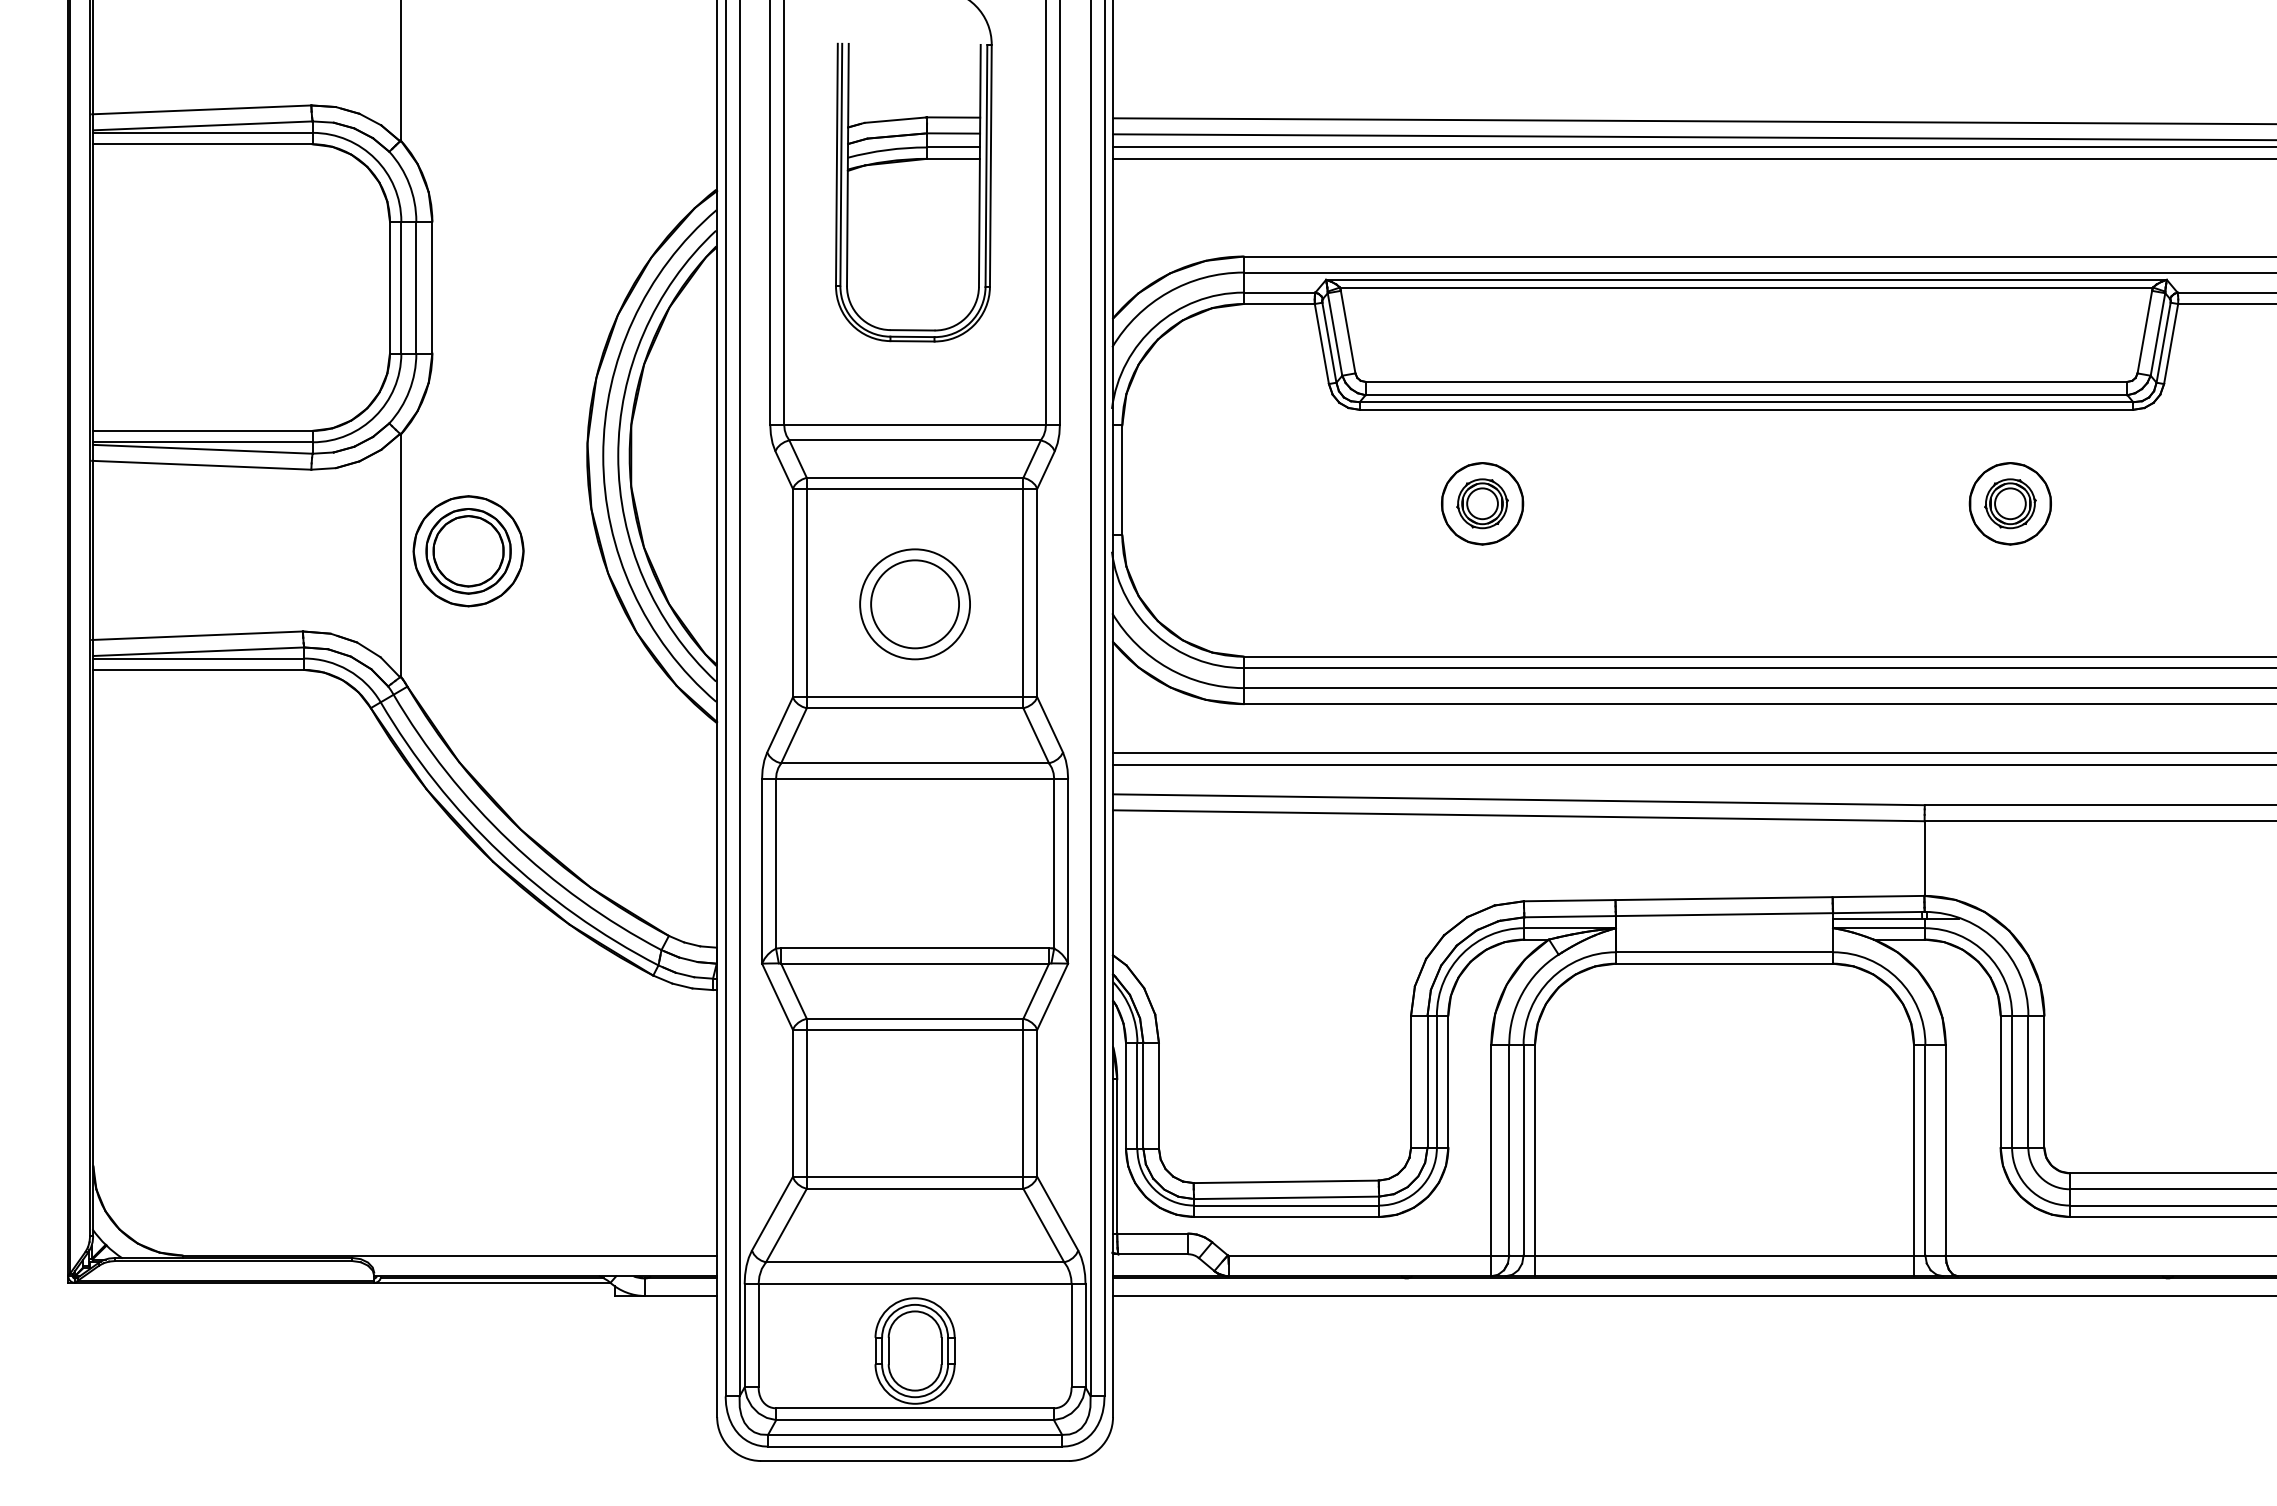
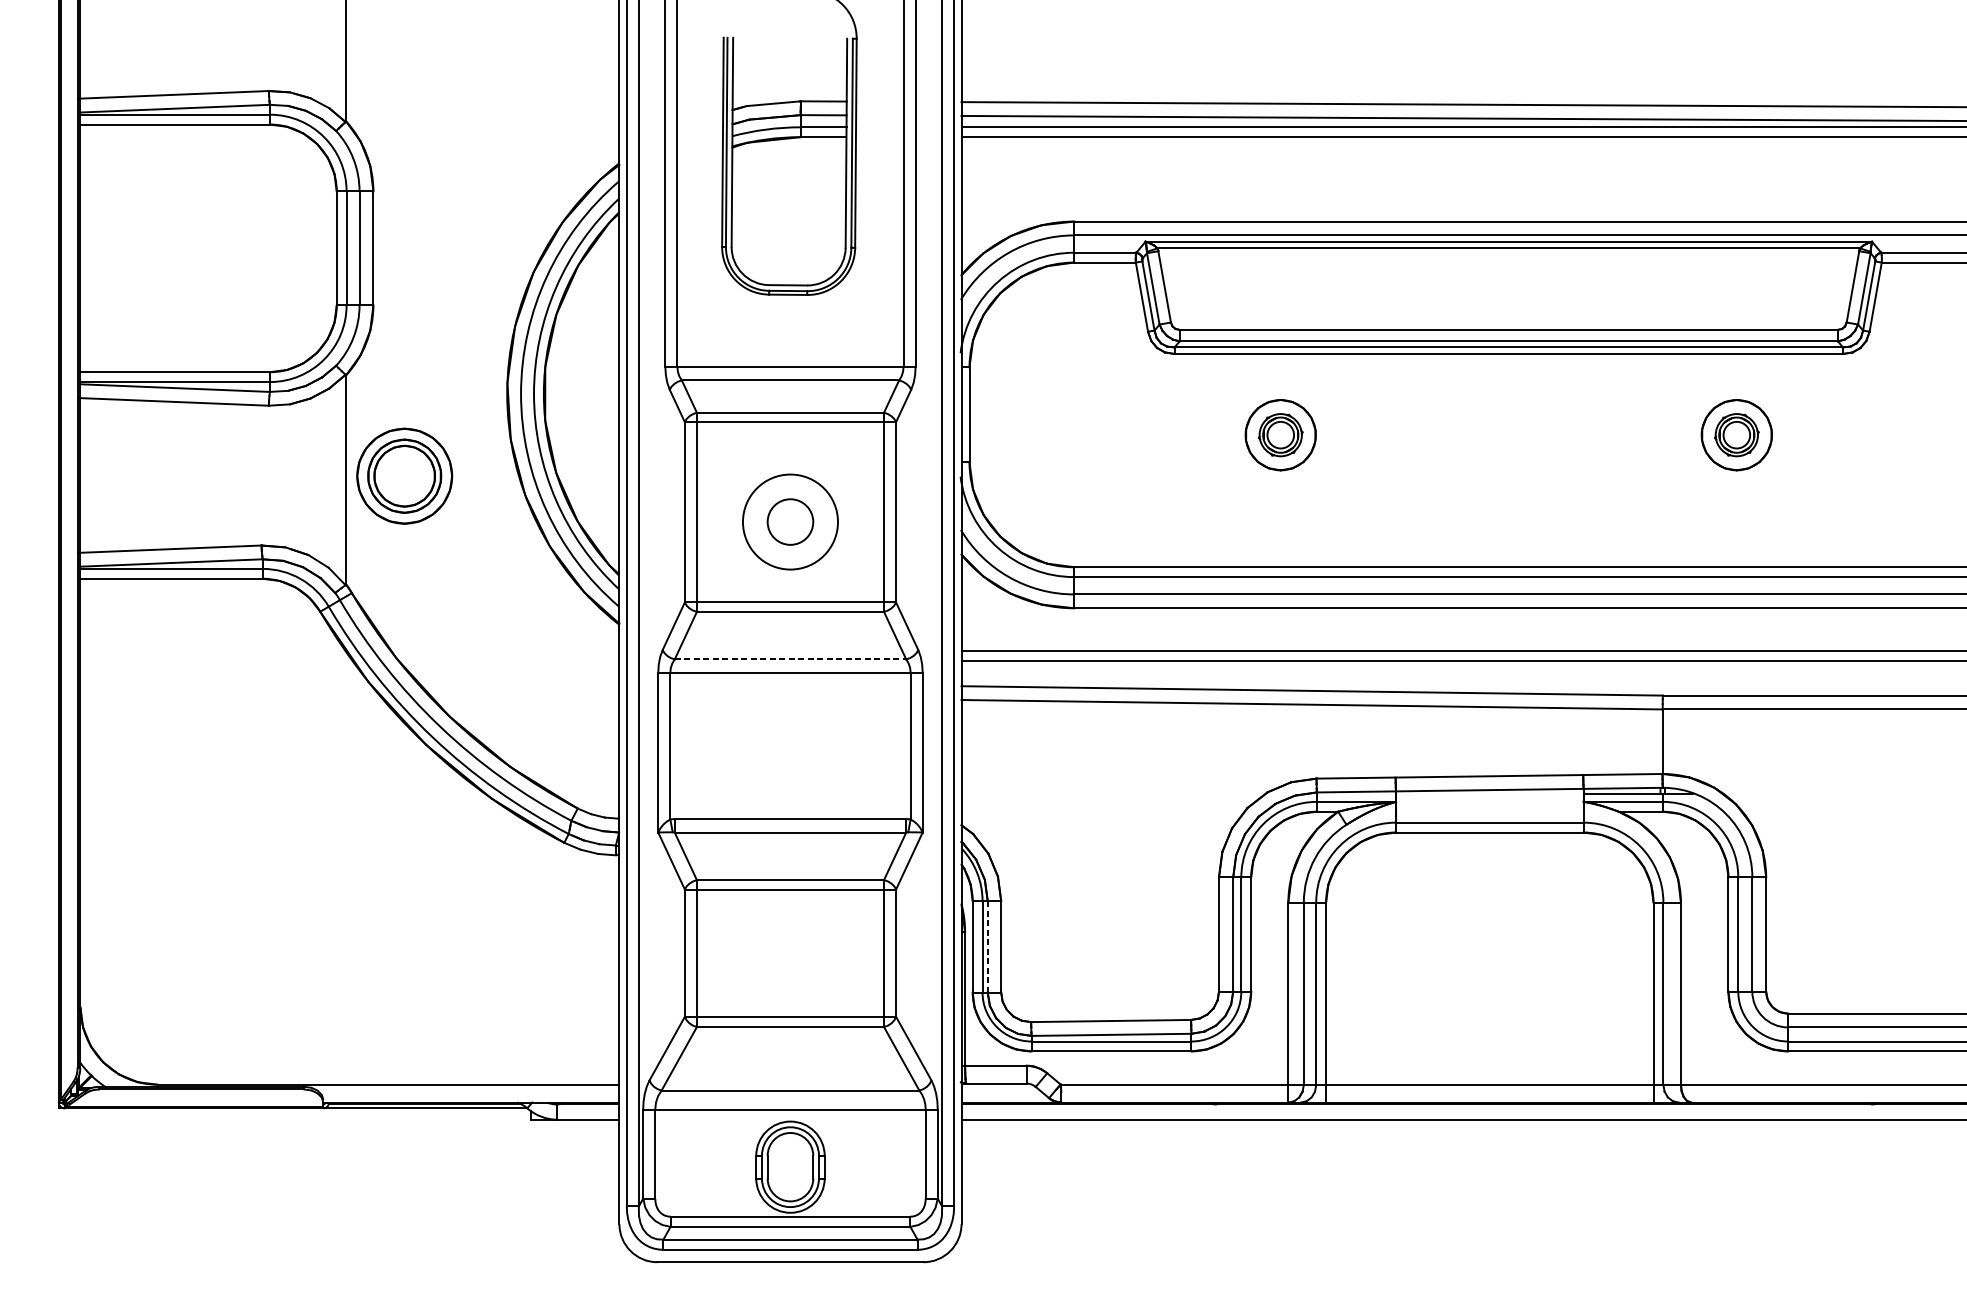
circle: (915, 604) -> (790, 522), size x0.6
line: (915, 763) -> (790, 659), solid -> dashed
line: (1143, 1095) -> (987, 946), solid -> dashed

